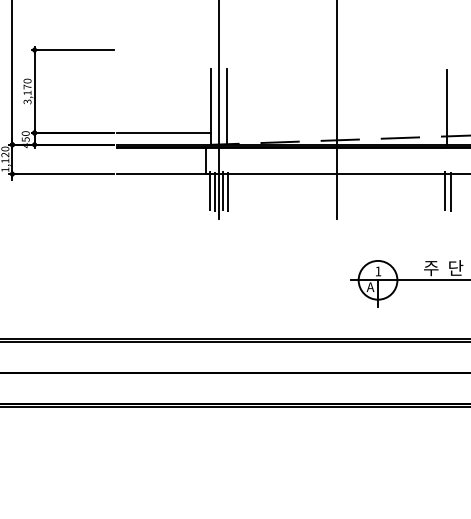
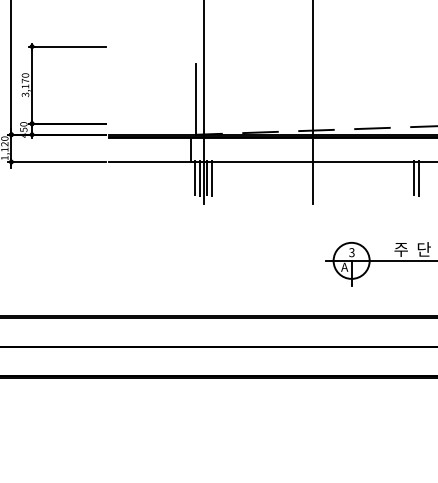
line: (226, 106) -> (210, 99), removed
line: (446, 106) -> (415, 99), removed
line: (164, 132) -> (152, 123), removed
text: (377, 271) -> (351, 252), 1 -> 3

